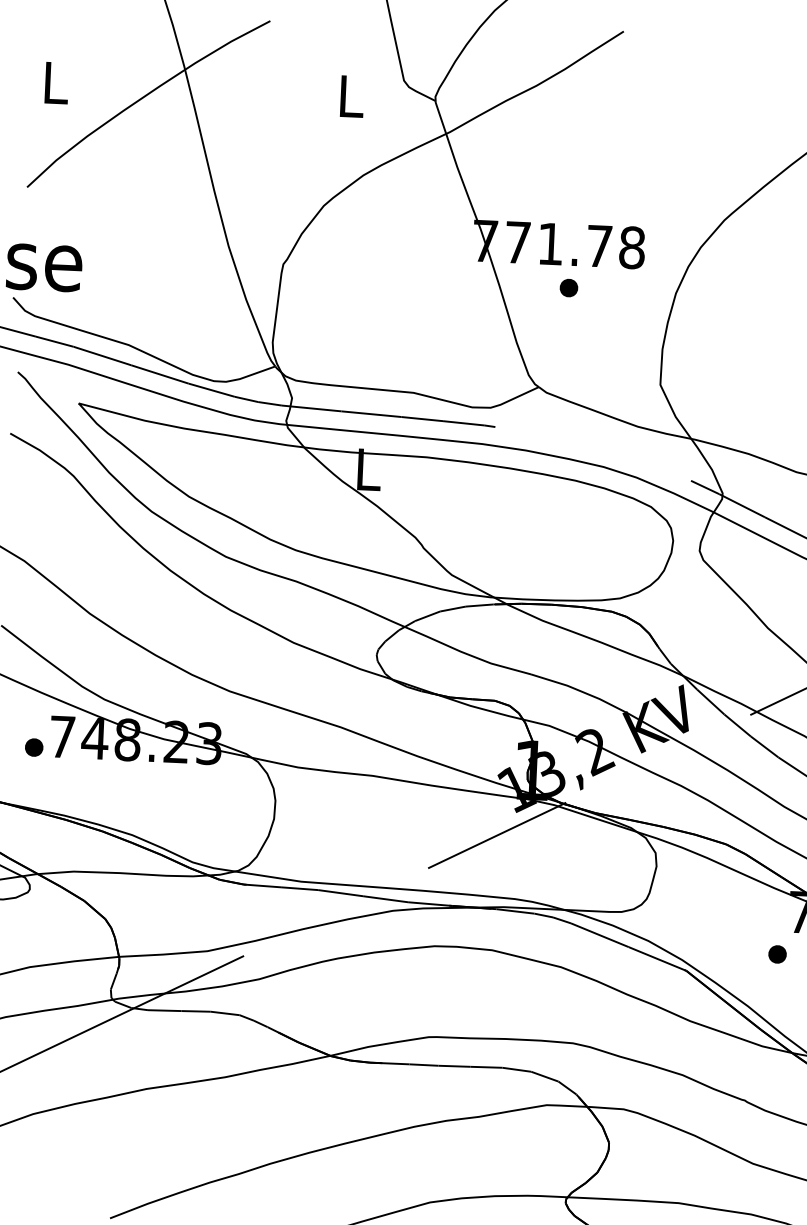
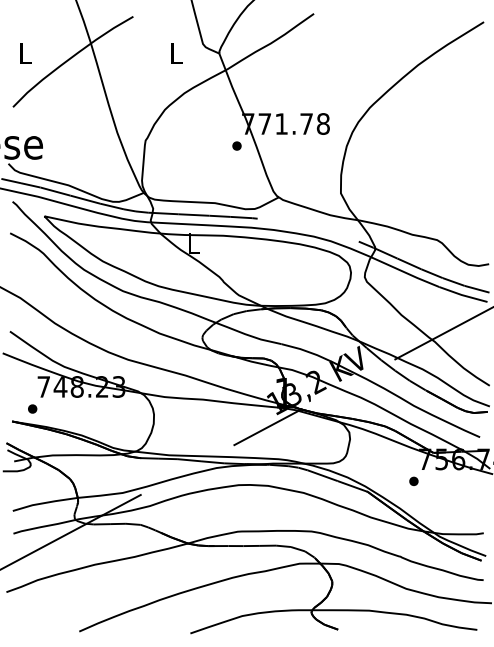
part: (568, 286) -> (236, 145), moved
part: (33, 746) -> (32, 408), moved

